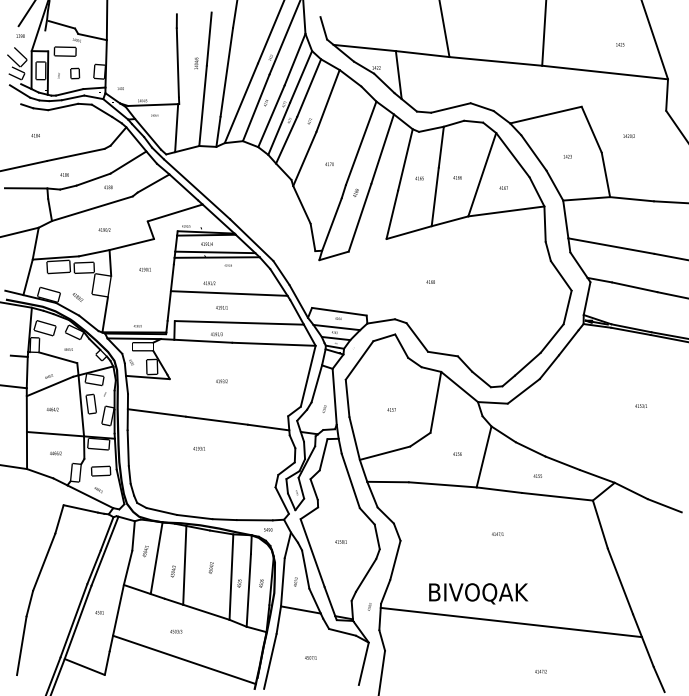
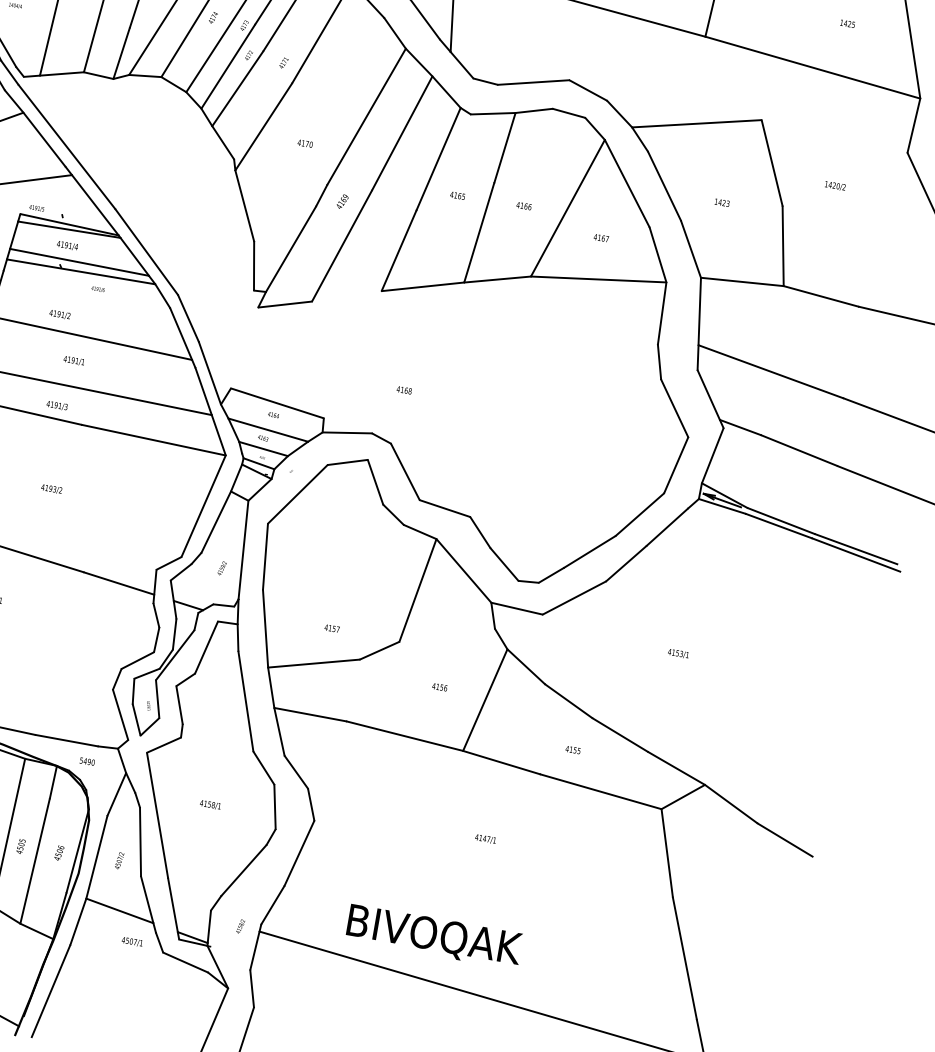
text: (430, 281) -> (403, 389), moved
text: (640, 405) -> (677, 652), moved
text: (391, 409) -> (331, 627), moved
text: (310, 657) -> (131, 940), moved

